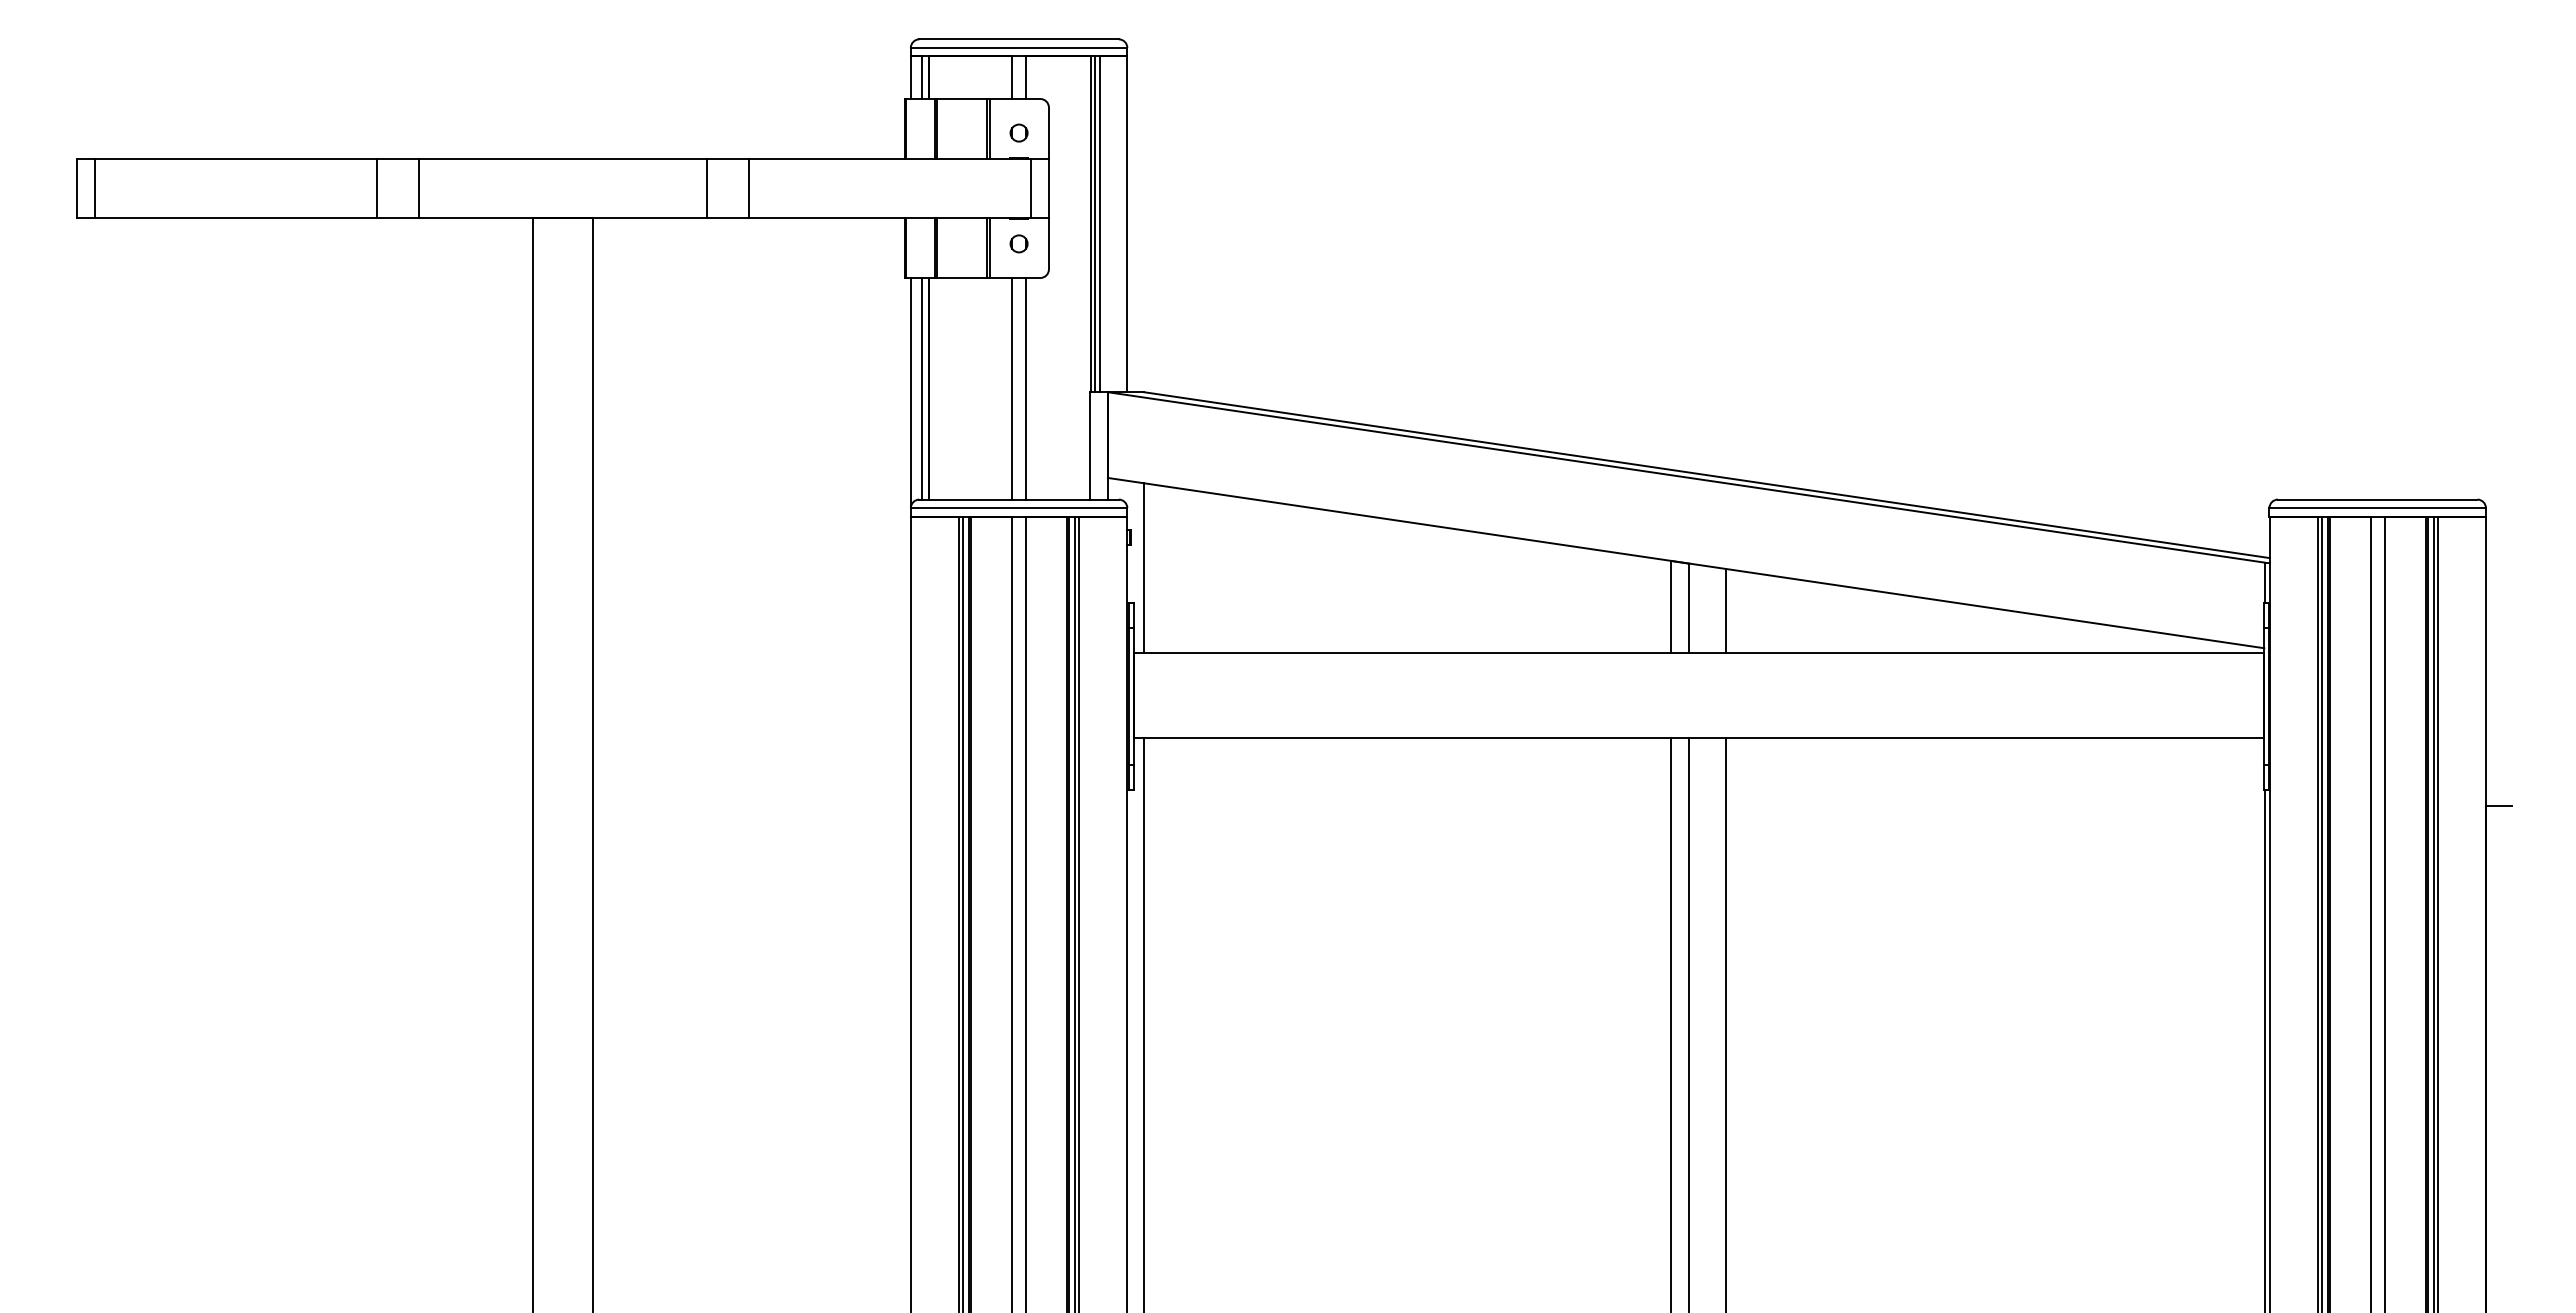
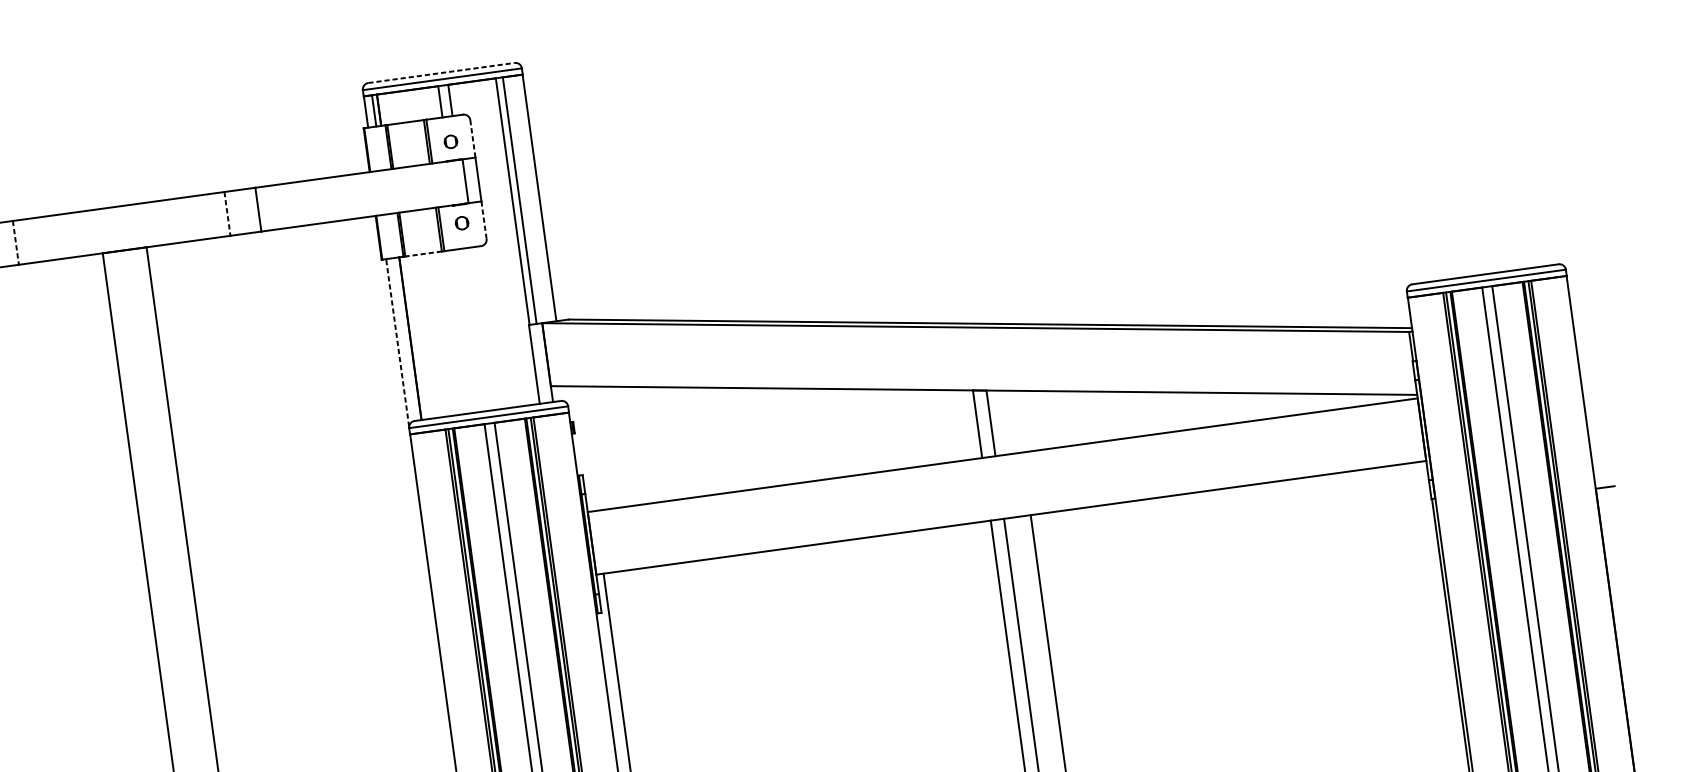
line: (1019, 39) -> (441, 73), solid -> dashed
line: (1048, 133) -> (472, 139), solid -> dashed
line: (419, 188) -> (16, 242), solid -> dashed
line: (707, 188) -> (227, 213), solid -> dashed
line: (1094, 224) -> (515, 201), removed
line: (1048, 243) -> (483, 219), solid -> dashed
line: (961, 278) -> (423, 254), solid -> dashed
line: (922, 388) -> (405, 339), removed
line: (1012, 388) -> (471, 330), removed
line: (1025, 388) -> (481, 328), removed
line: (911, 391) -> (397, 342), solid -> dashed
line: (1144, 568) -> (586, 448), removed
line: (1725, 610) -> (1017, 421), removed

